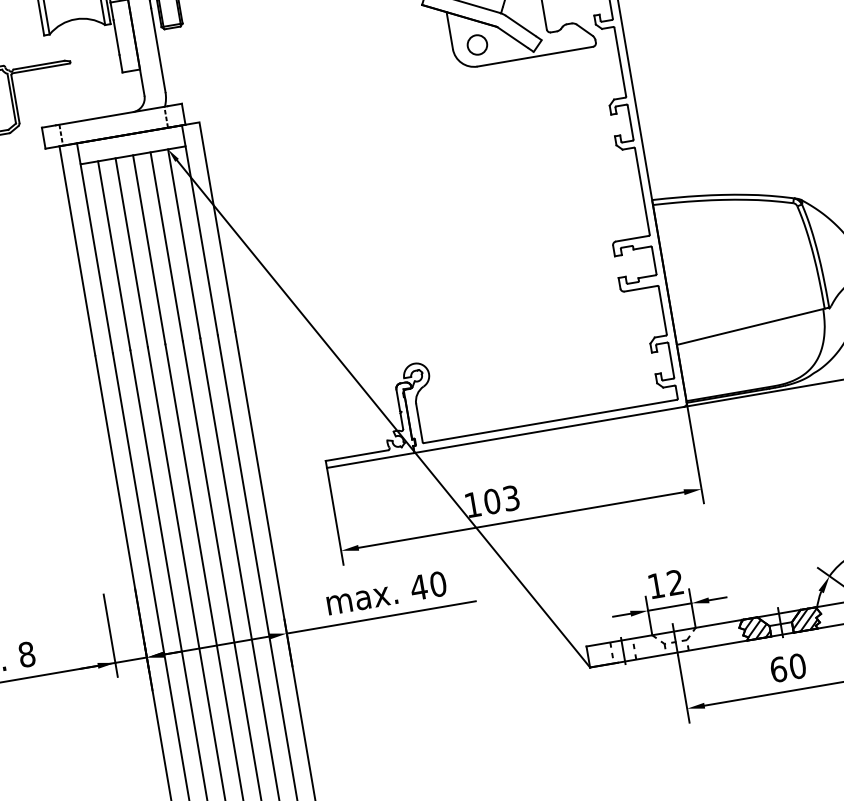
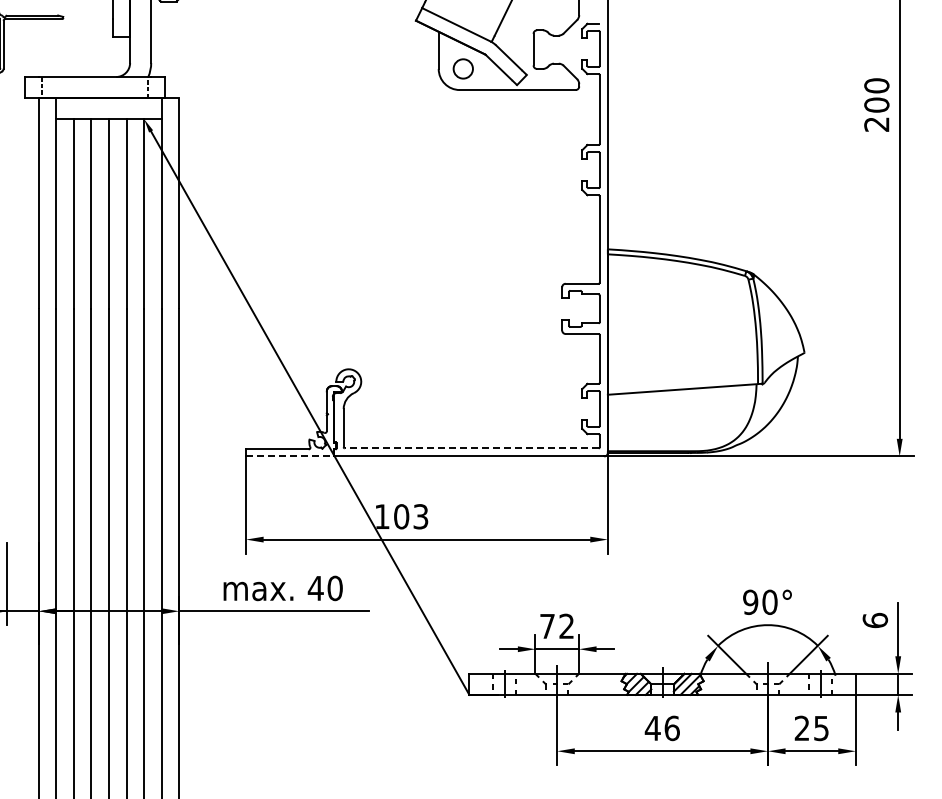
line: (550, 421) -> (471, 448), solid -> dashed
line: (370, 460) -> (289, 456), solid -> dashed
text: (656, 586) -> (547, 626), 12 -> 72
text: (787, 668) -> (661, 728), 60 -> 46

